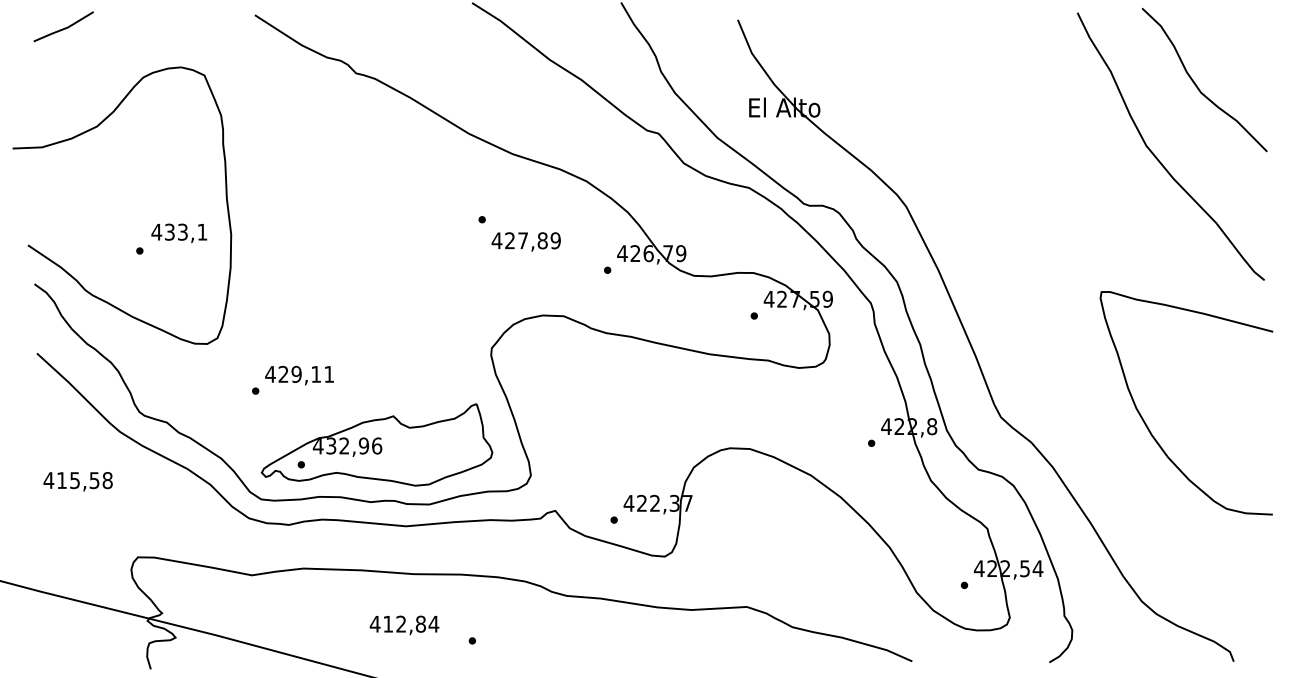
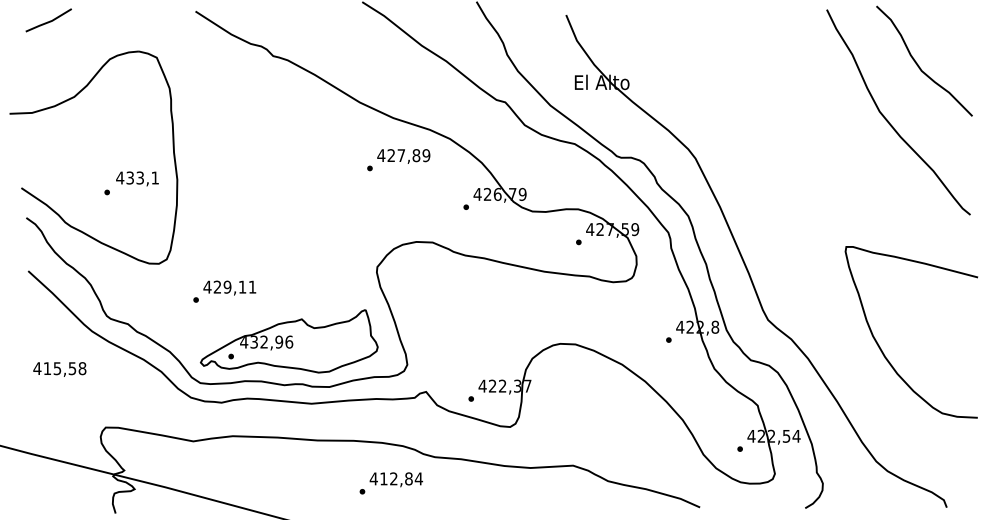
text: (525, 241) -> (403, 156), moved
curve: (1147, 424) -> (881, 348), moved
text: (403, 624) -> (395, 479), moved

